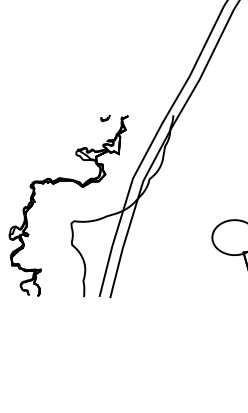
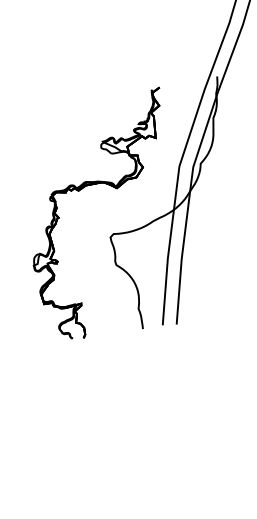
part: (105, 117) -> (130, 94), removed

